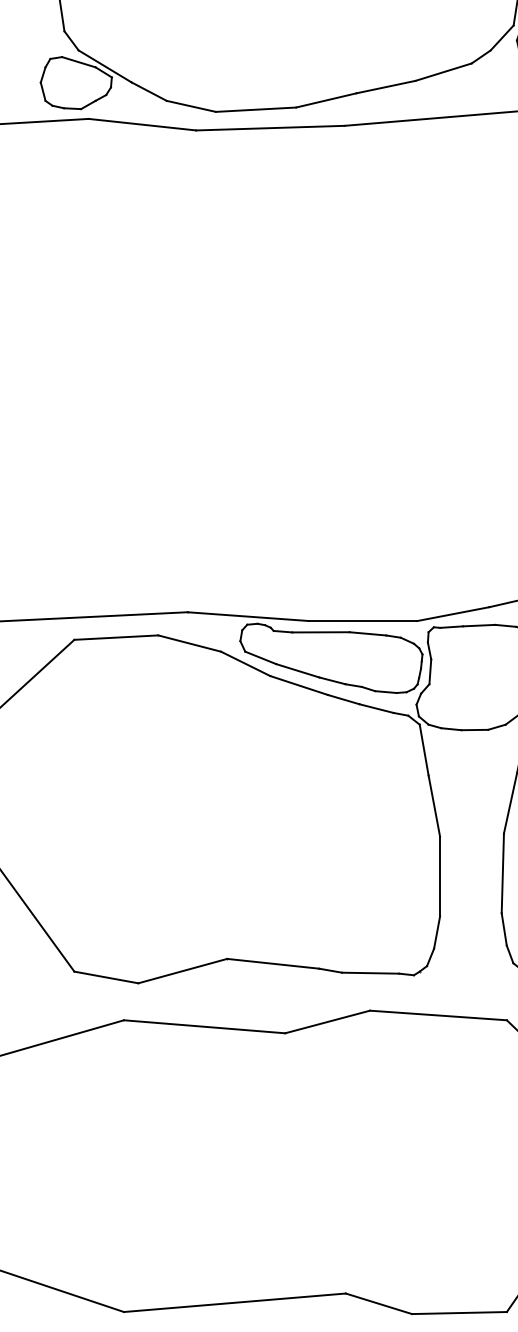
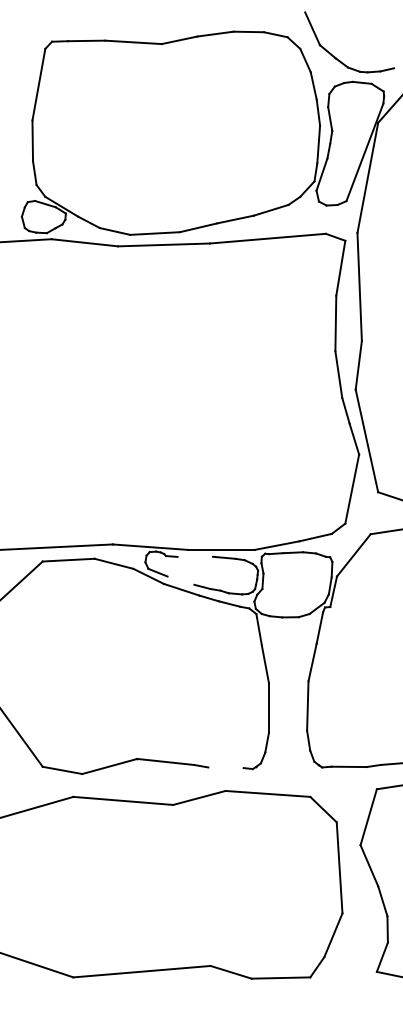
line: (319, 631) -> (194, 556), removed
line: (297, 670) -> (180, 580), removed
line: (369, 972) -> (225, 767), removed

